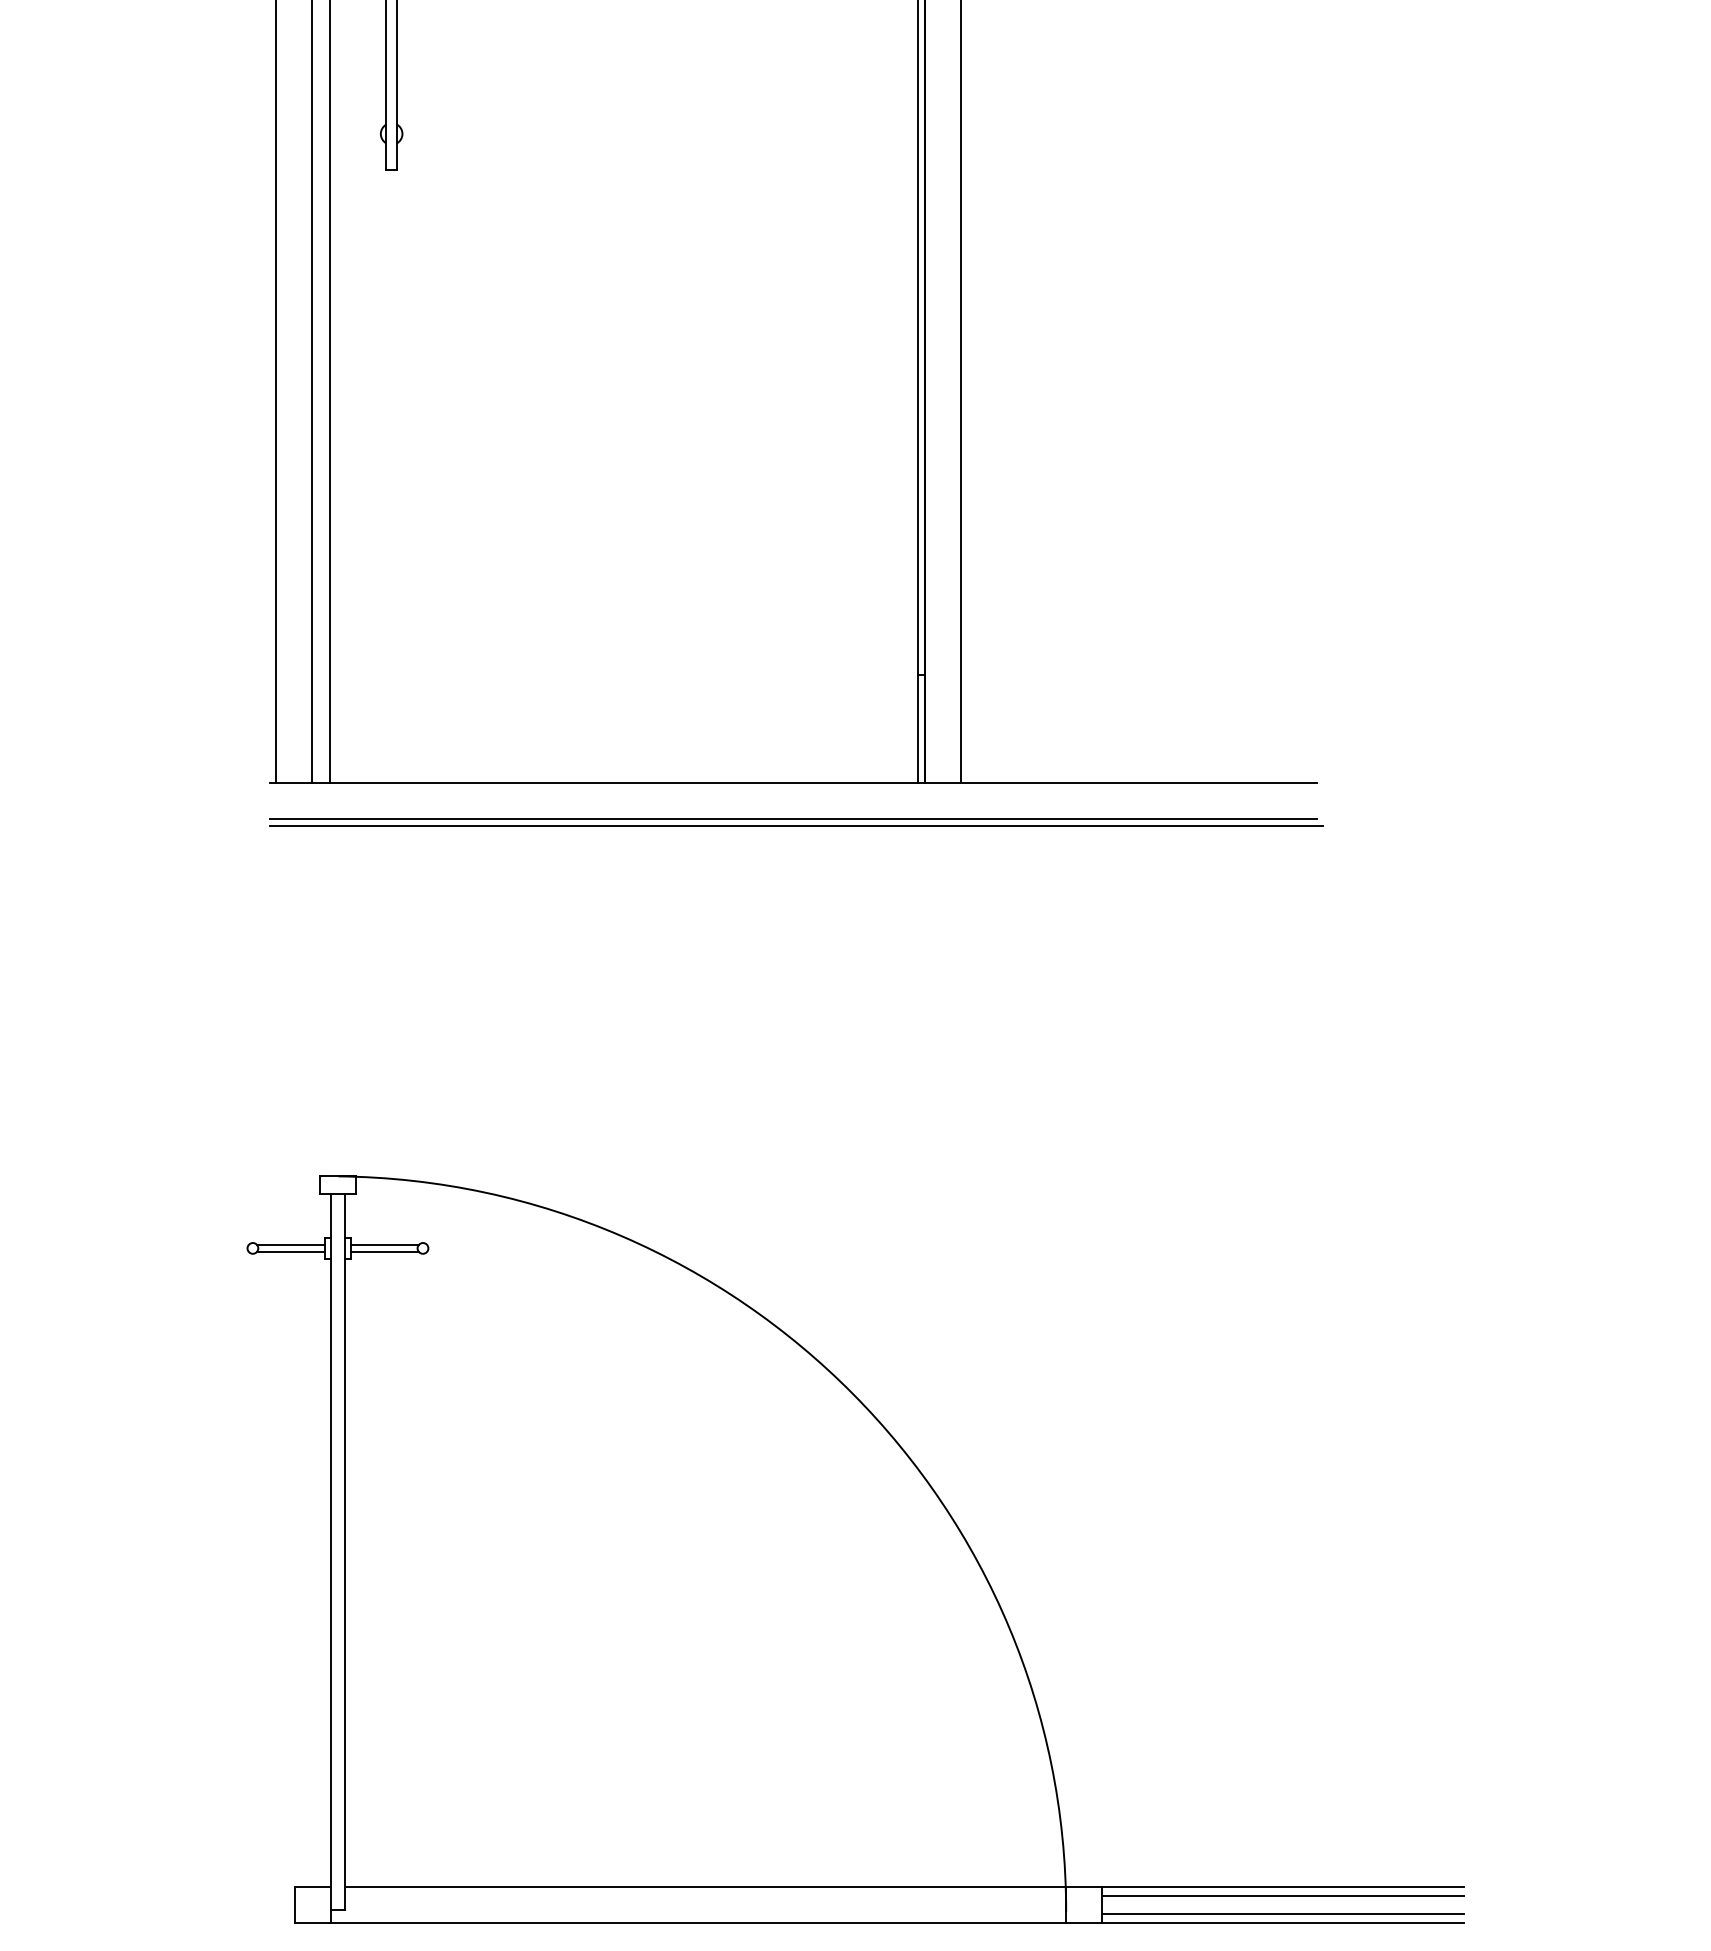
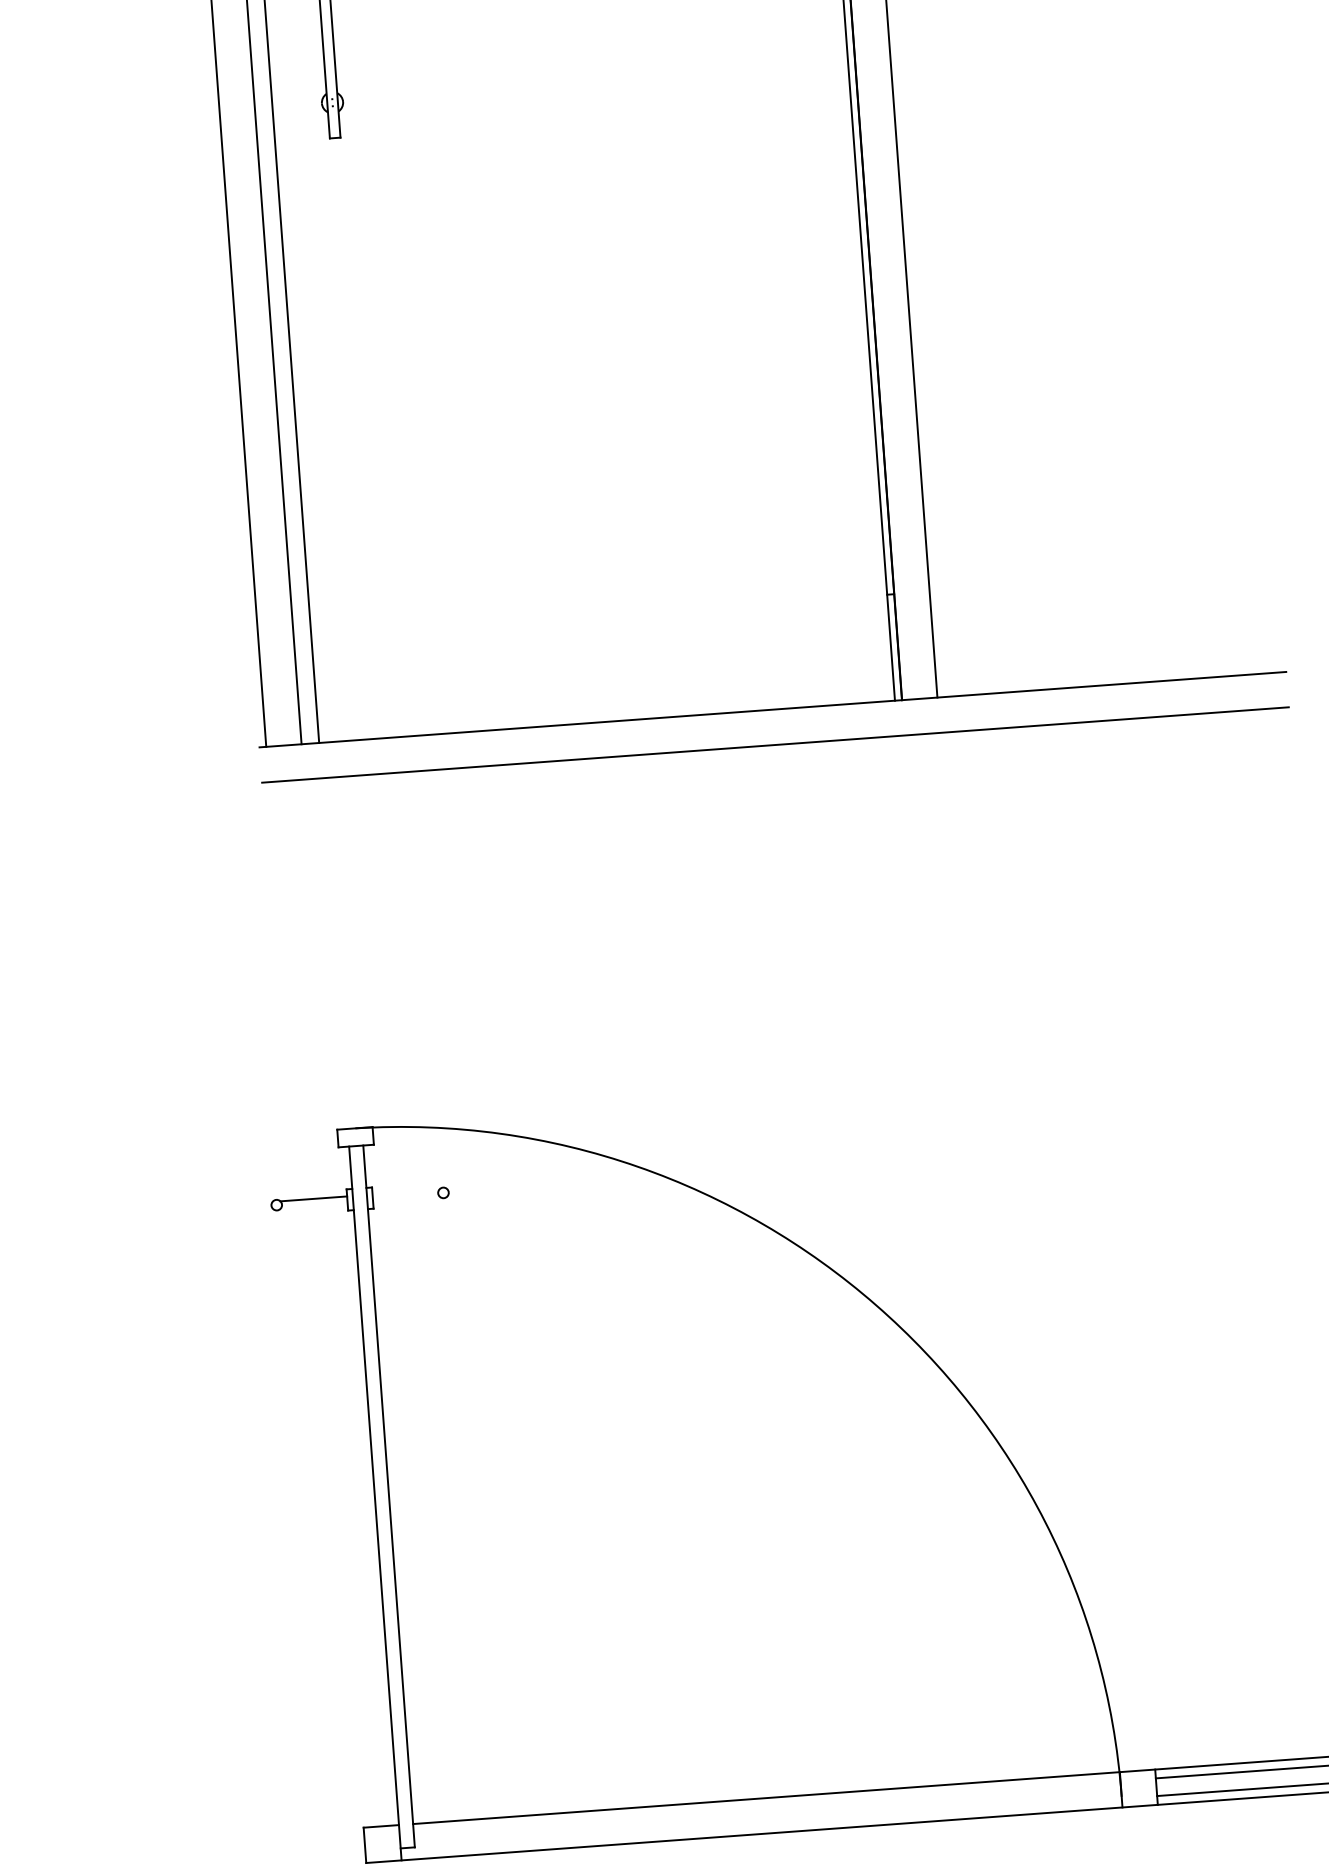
line: (796, 825) -> (779, 751), removed
line: (384, 1244) -> (405, 1191), removed
line: (290, 1252) -> (313, 1206), removed
line: (384, 1252) -> (406, 1199), removed

